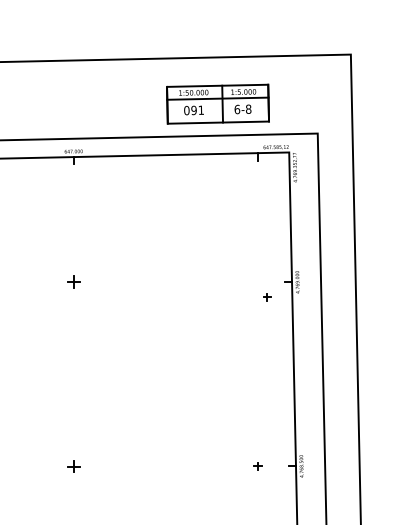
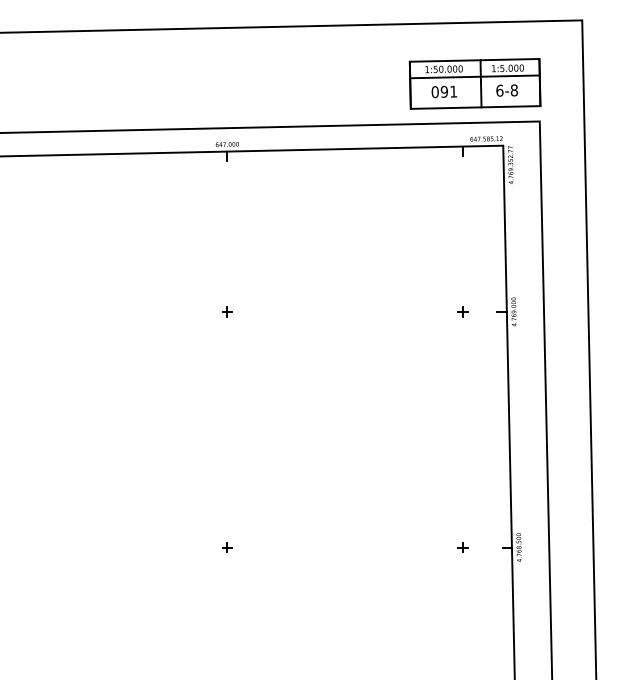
part: (217, 103) -> (474, 83), moved
part: (73, 281) -> (227, 311), size x0.62
part: (266, 296) -> (462, 311), moved
part: (73, 466) -> (227, 547), size x0.62

